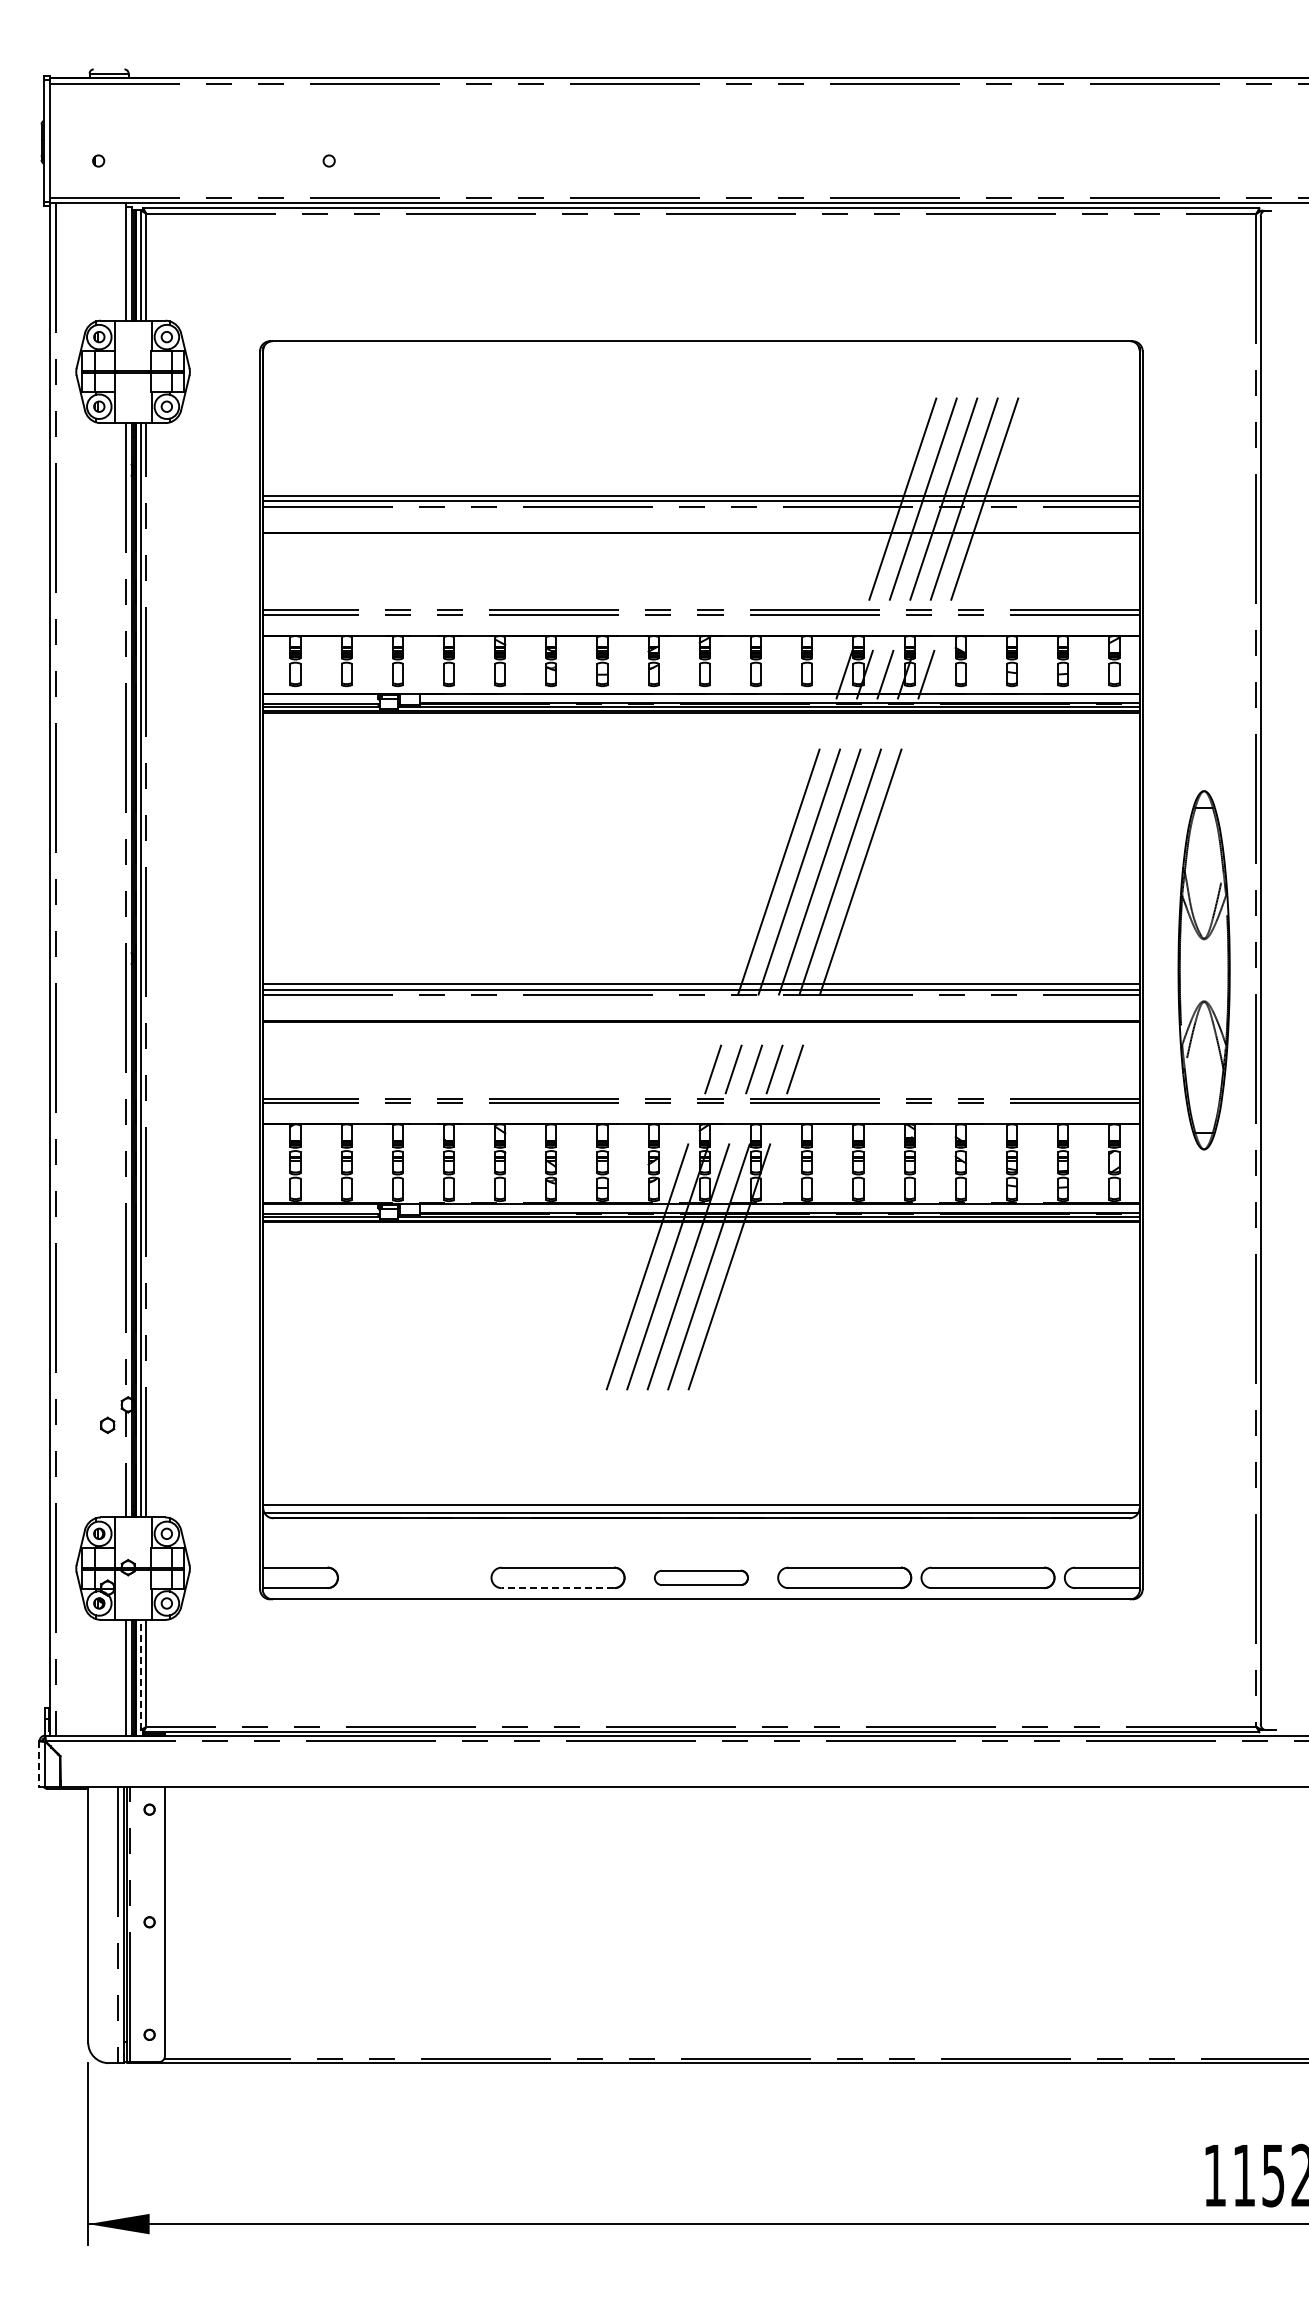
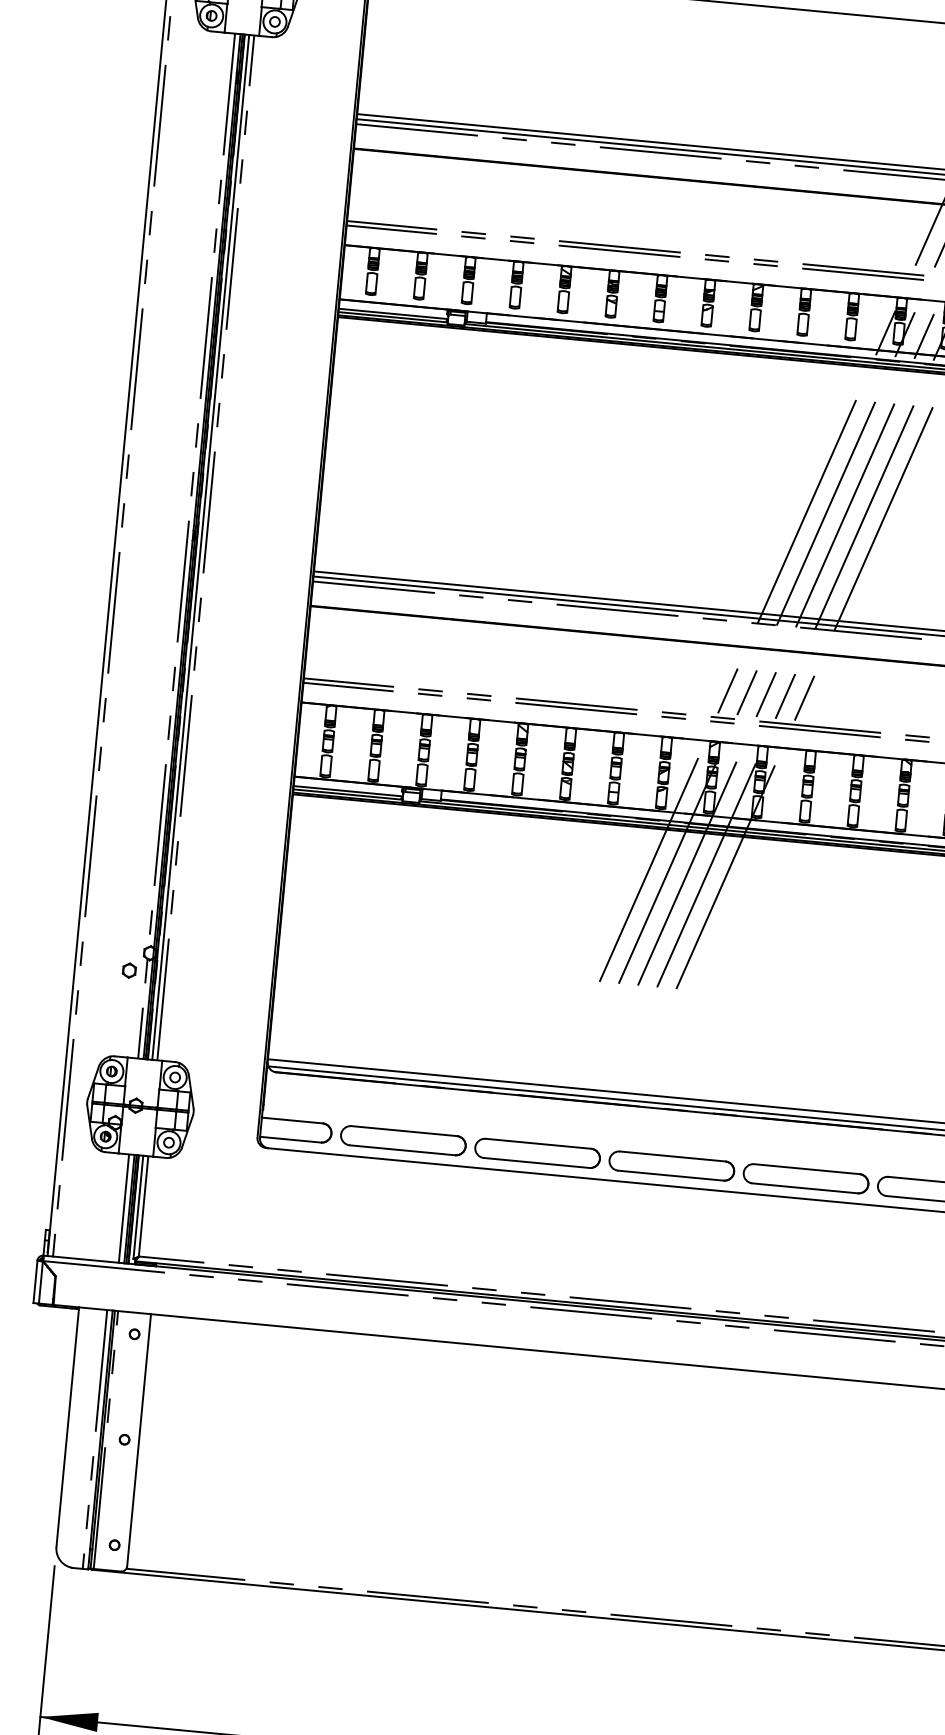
part: (414, 1577) -> (403, 1140), added
part: (701, 1577) -> (671, 1165), size x1.43
line: (557, 1588) -> (536, 1163), dashed -> solid
line: (140, 1674) -> (138, 1206), dashed -> solid
line: (39, 1764) -> (35, 1282), dashed -> solid

